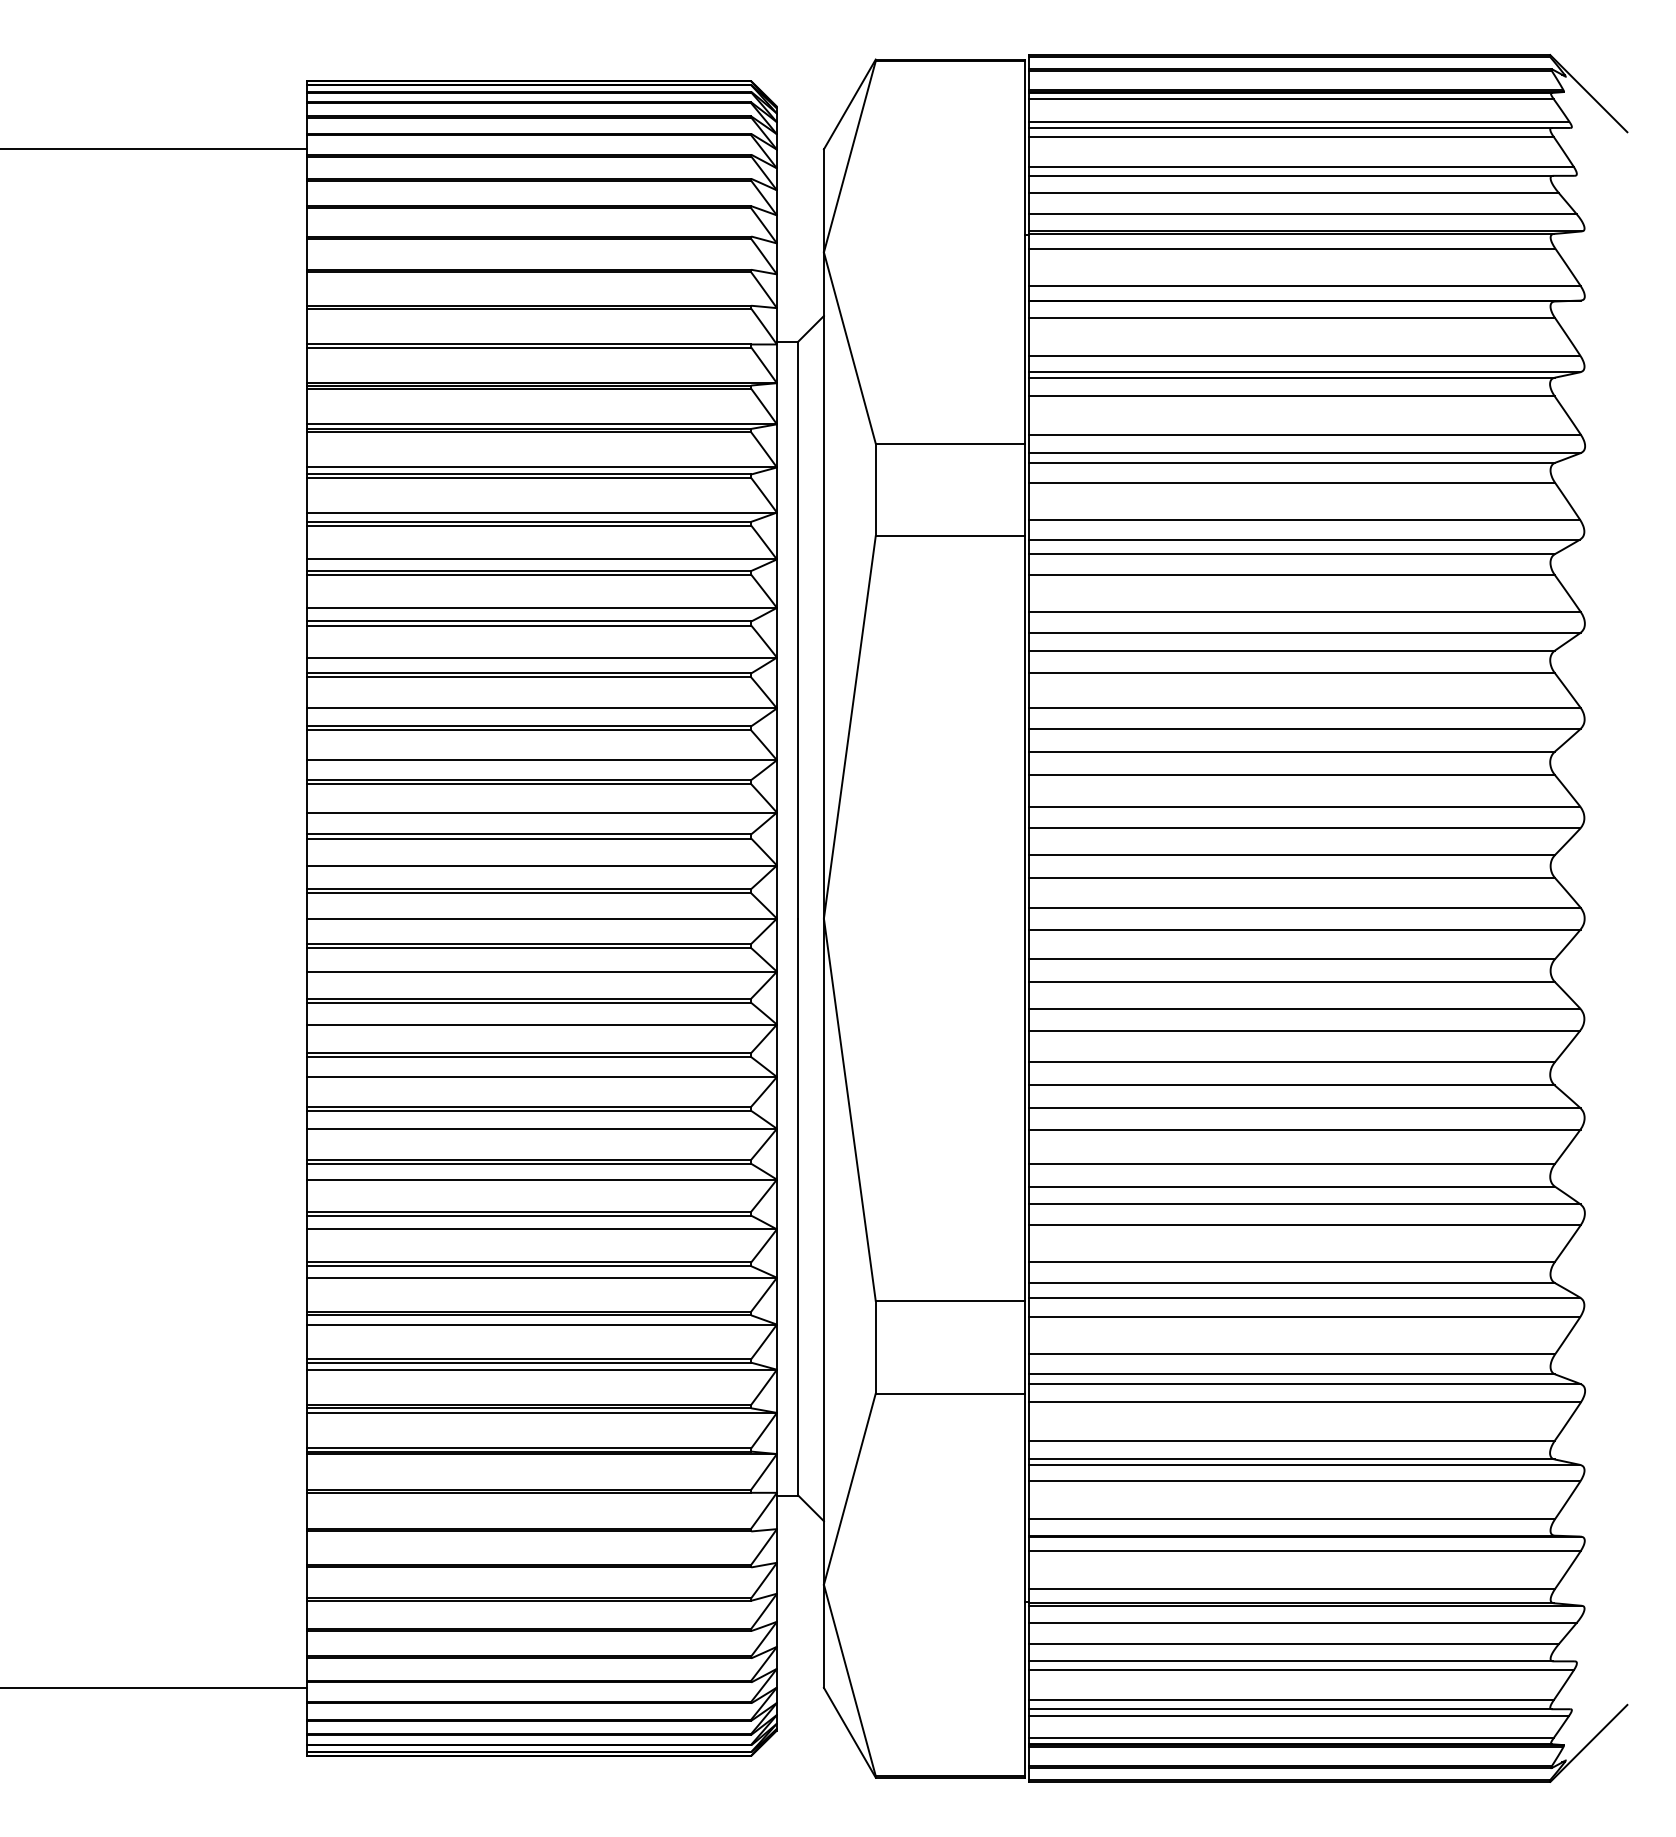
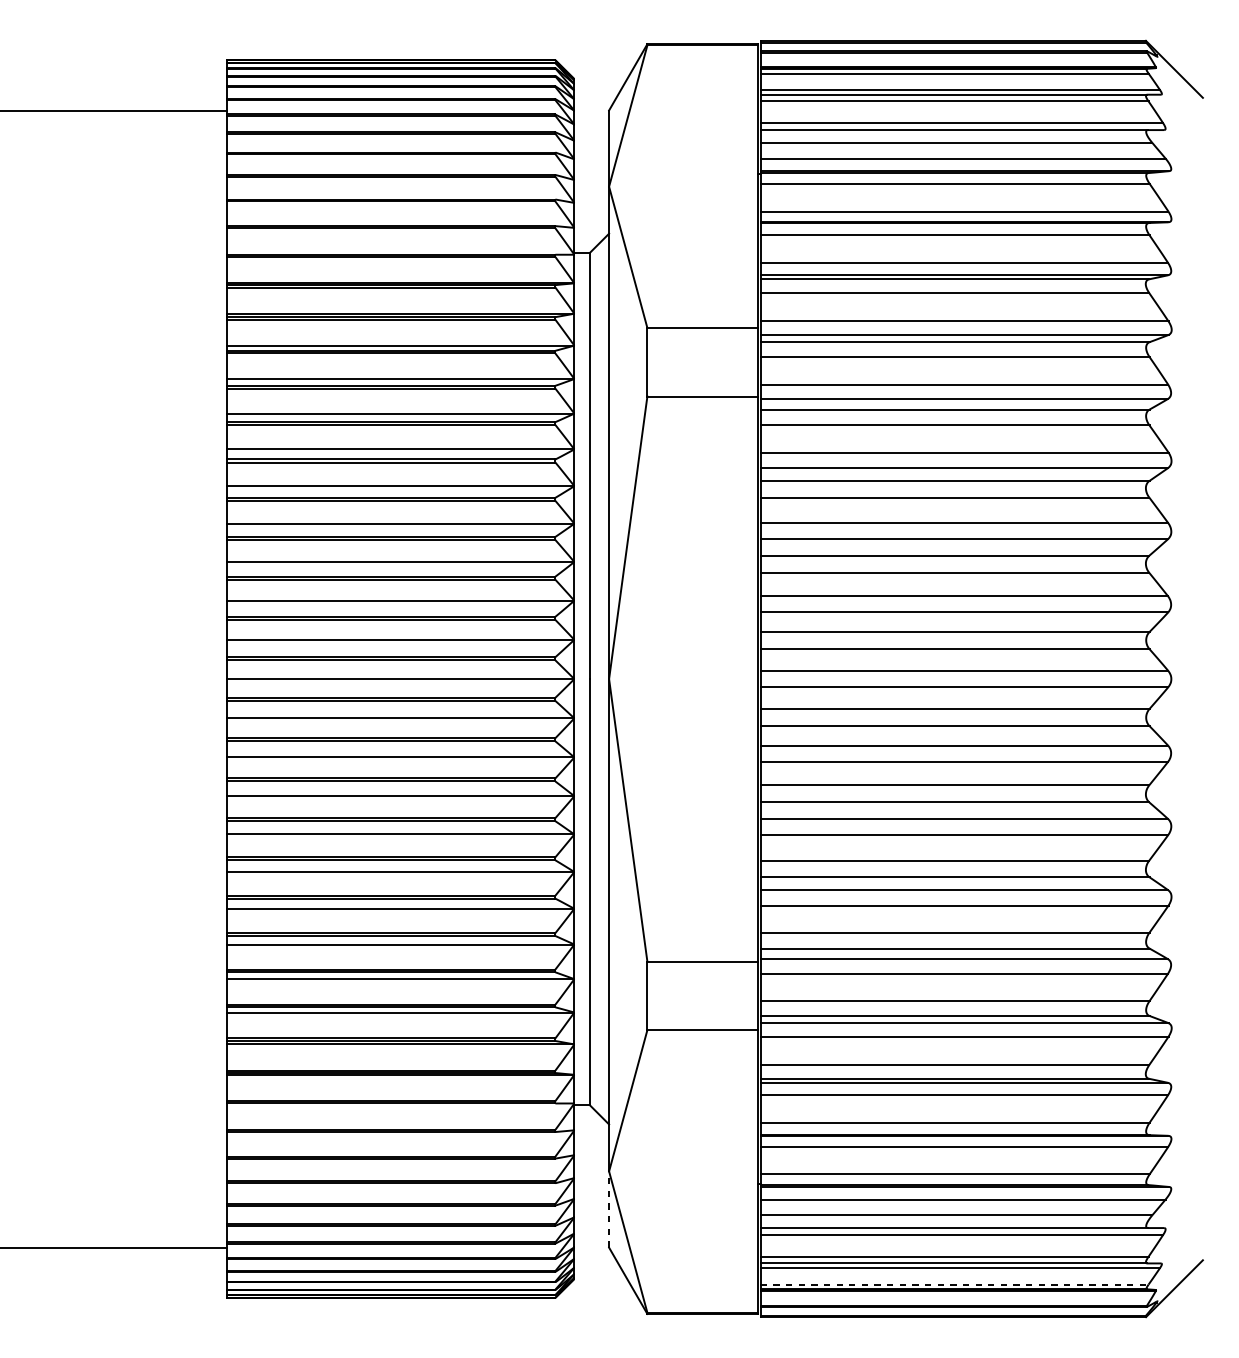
line: (823, 1636) -> (608, 1209), solid -> dashed
line: (1291, 1737) -> (954, 1284), solid -> dashed

